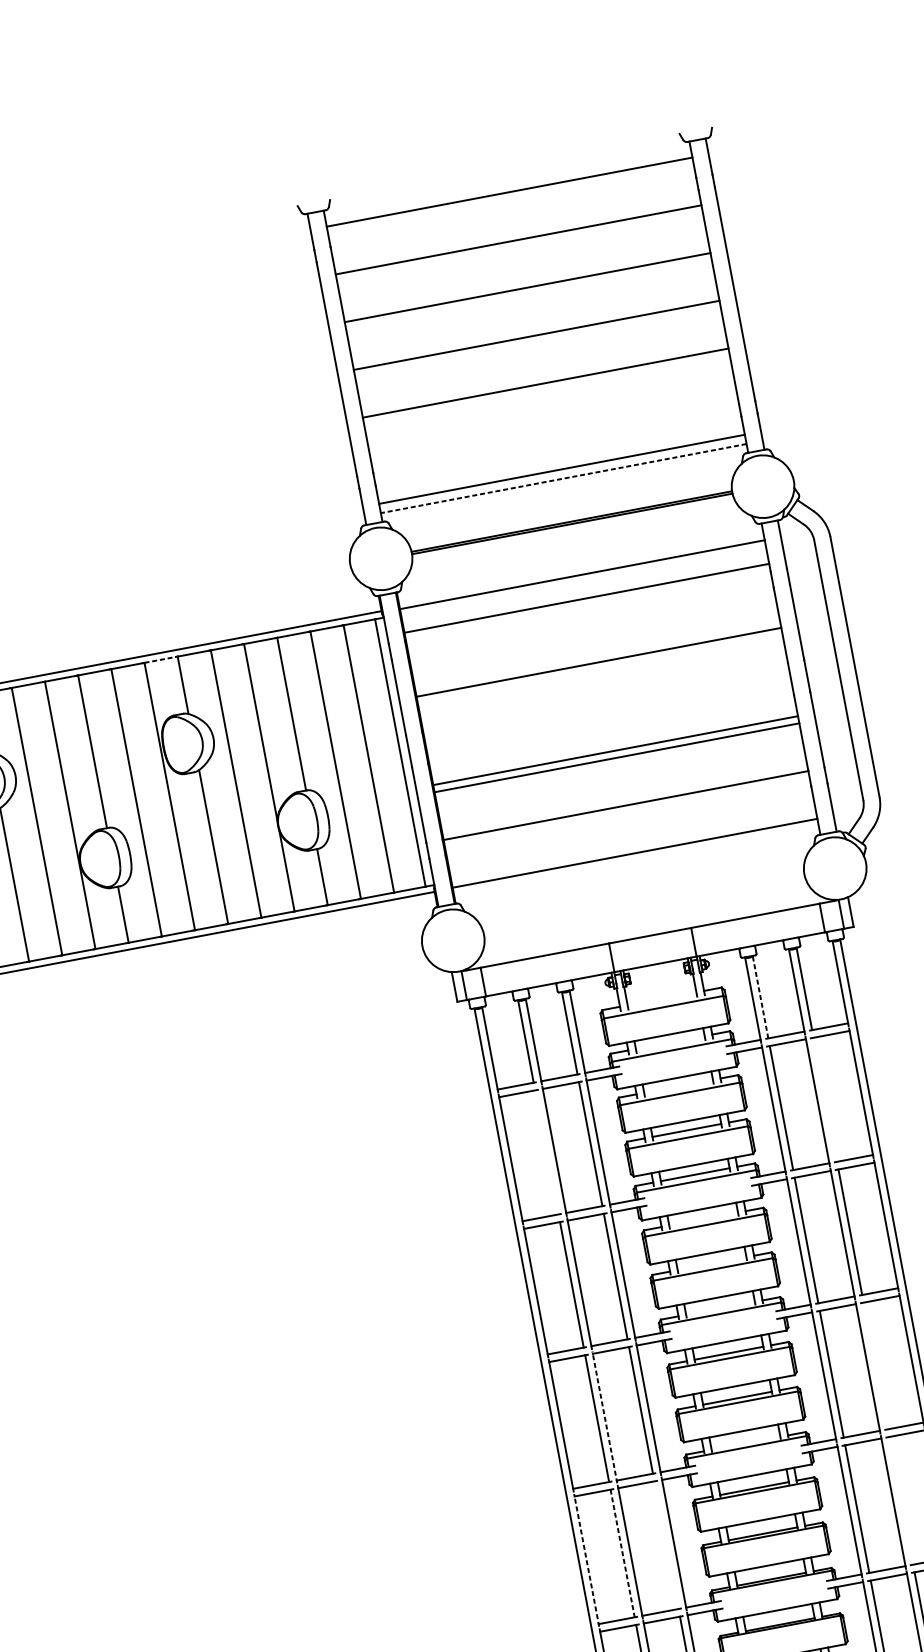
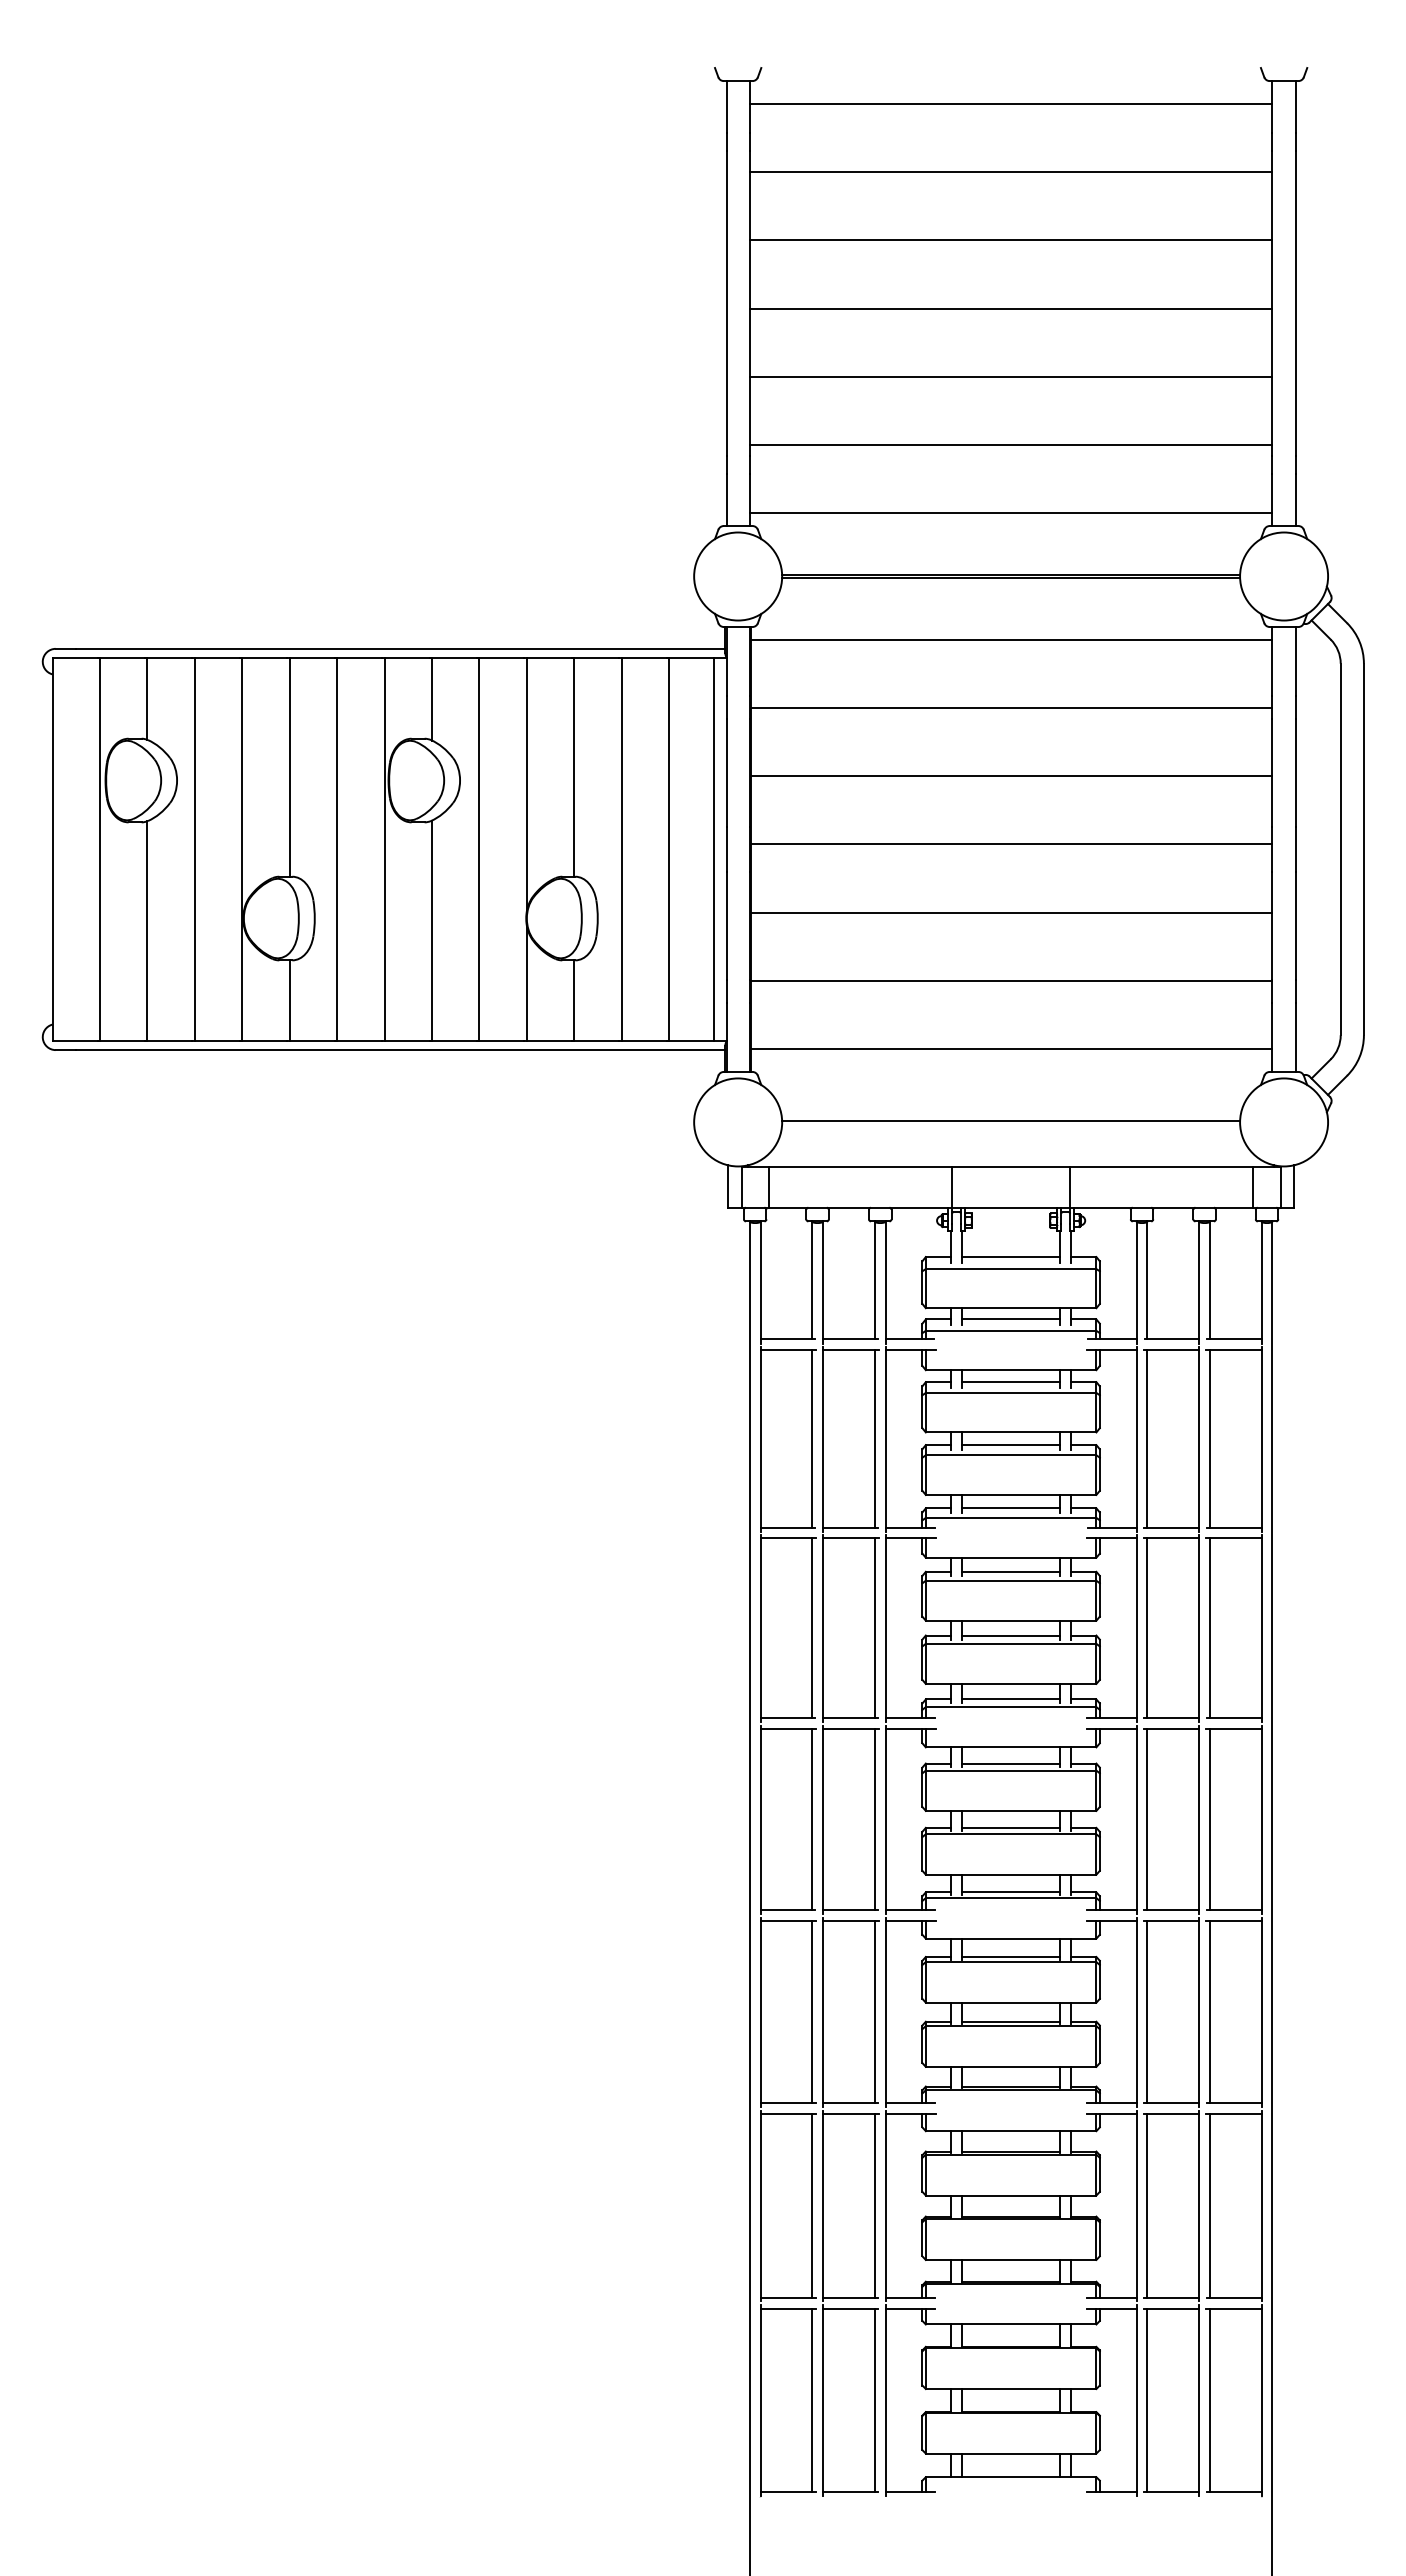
line: (561, 469) -> (1010, 445), moved
line: (563, 478) -> (1010, 513), dashed -> solid
line: (582, 574) -> (1011, 707), moved
line: (586, 598) -> (1011, 639), moved
line: (160, 659) -> (407, 658), dashed -> solid
line: (615, 750) -> (1011, 844), moved
line: (644, 903) -> (1011, 1120), added
line: (760, 997) -> (1147, 1280), dashed -> solid
line: (661, 999) -> (1010, 1257), added
line: (669, 1042) -> (1010, 1319), added
line: (678, 1086) -> (1010, 1382), added
line: (825, 1099) -> (1210, 1438), added
line: (547, 1152) -> (812, 1438), added
line: (703, 1218) -> (1010, 1571), added
line: (711, 1263) -> (1010, 1635), added
line: (720, 1308) -> (1010, 1699), added
line: (875, 1366) -> (1210, 1819), added
line: (605, 1417) -> (823, 1819), dashed -> solid
line: (745, 1443) -> (1010, 1892), added
line: (901, 1500) -> (1210, 2011), added
line: (666, 1544) -> (874, 2011), added
line: (622, 1553) -> (812, 2012), dashed -> solid
line: (586, 1560) -> (760, 2012), dashed -> solid

